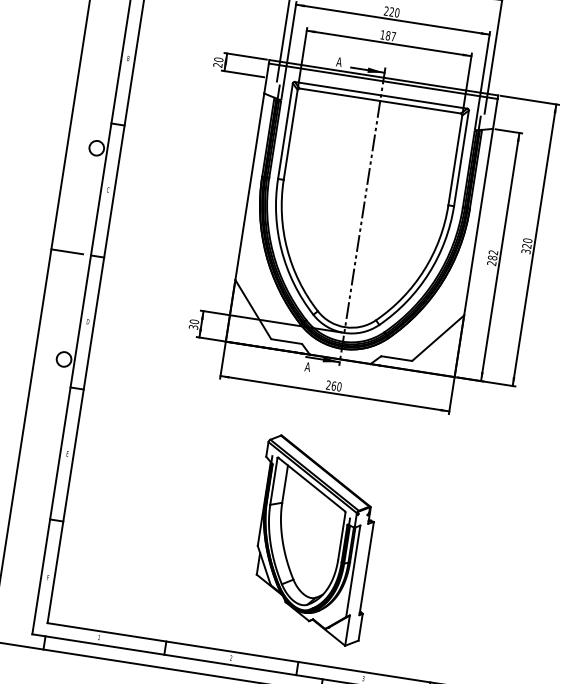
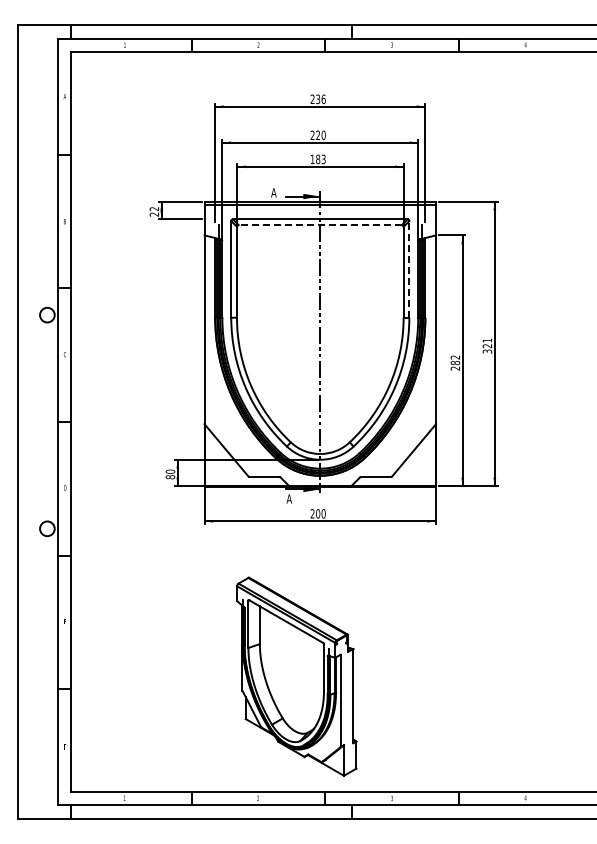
text: (393, 36) -> (323, 159), 187 -> 183
text: (218, 60) -> (154, 209), 20 -> 22
line: (380, 101) -> (320, 225), solid -> dashed
line: (461, 157) -> (409, 268), solid -> dashed
text: (527, 240) -> (487, 340), 320 -> 321
line: (67, 252) -> (34, 422), removed
text: (193, 327) -> (170, 477), 30 -> 80
text: (334, 385) -> (318, 513), 260 -> 200
part: (313, 540) -> (296, 676), moved

